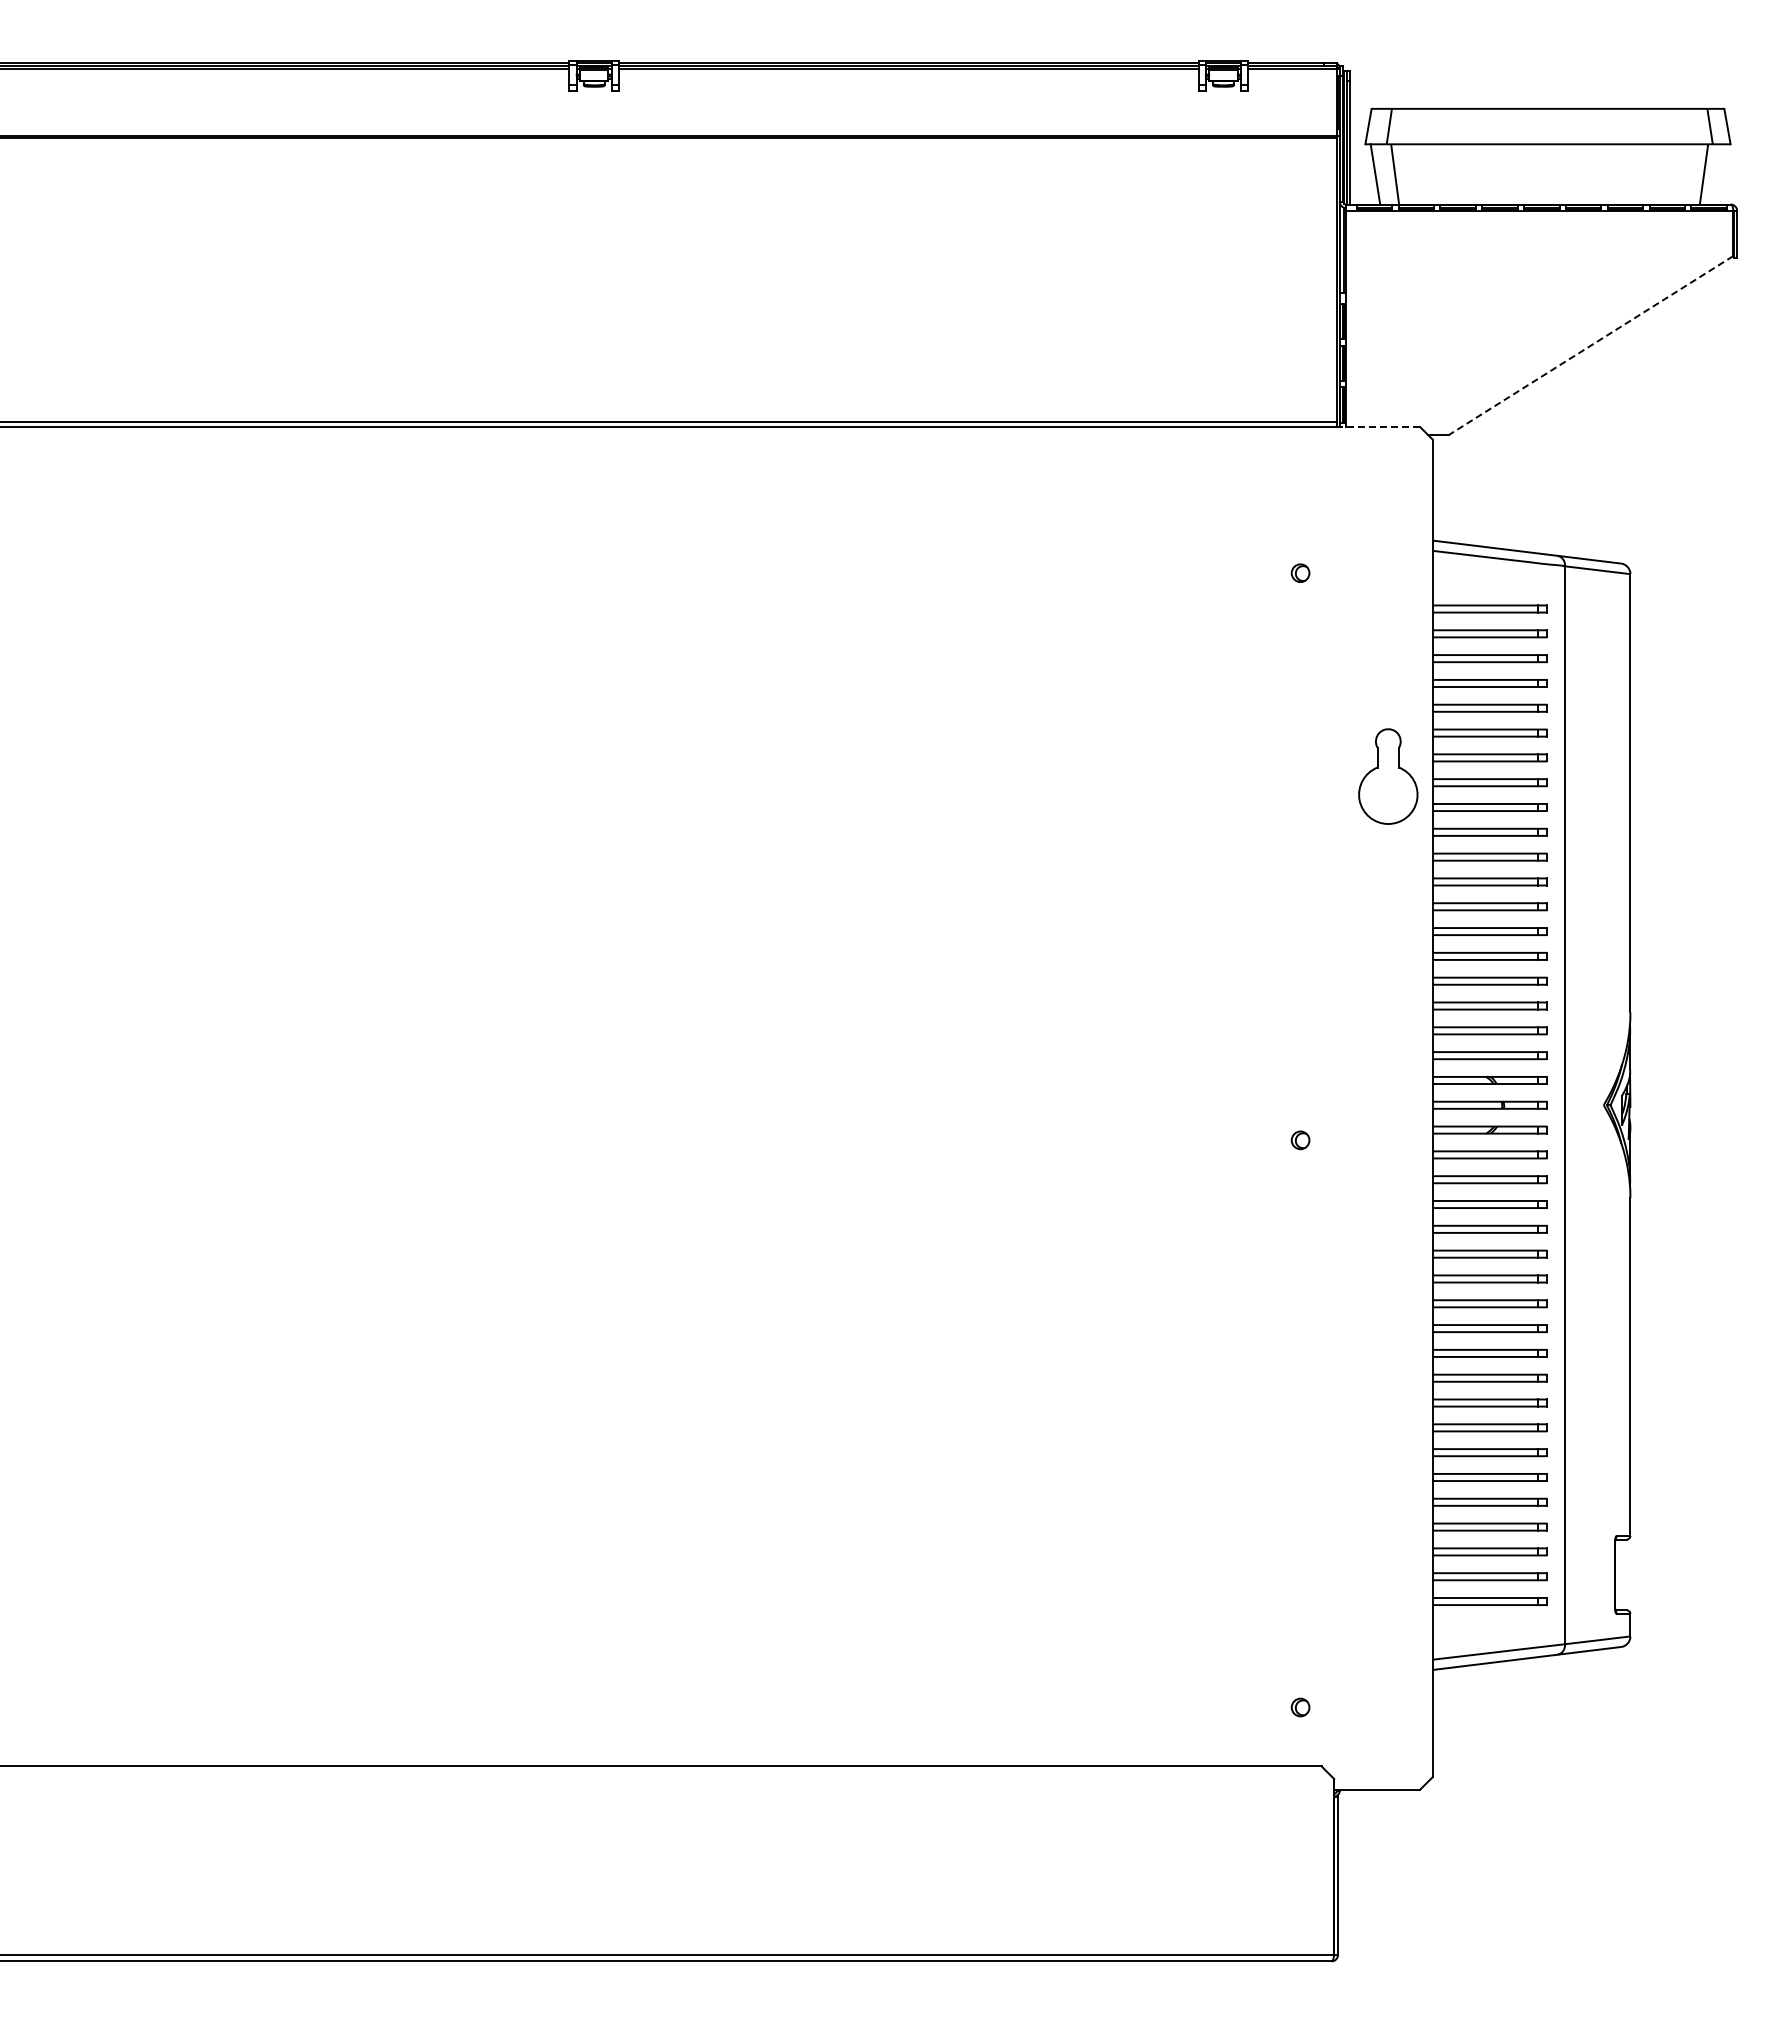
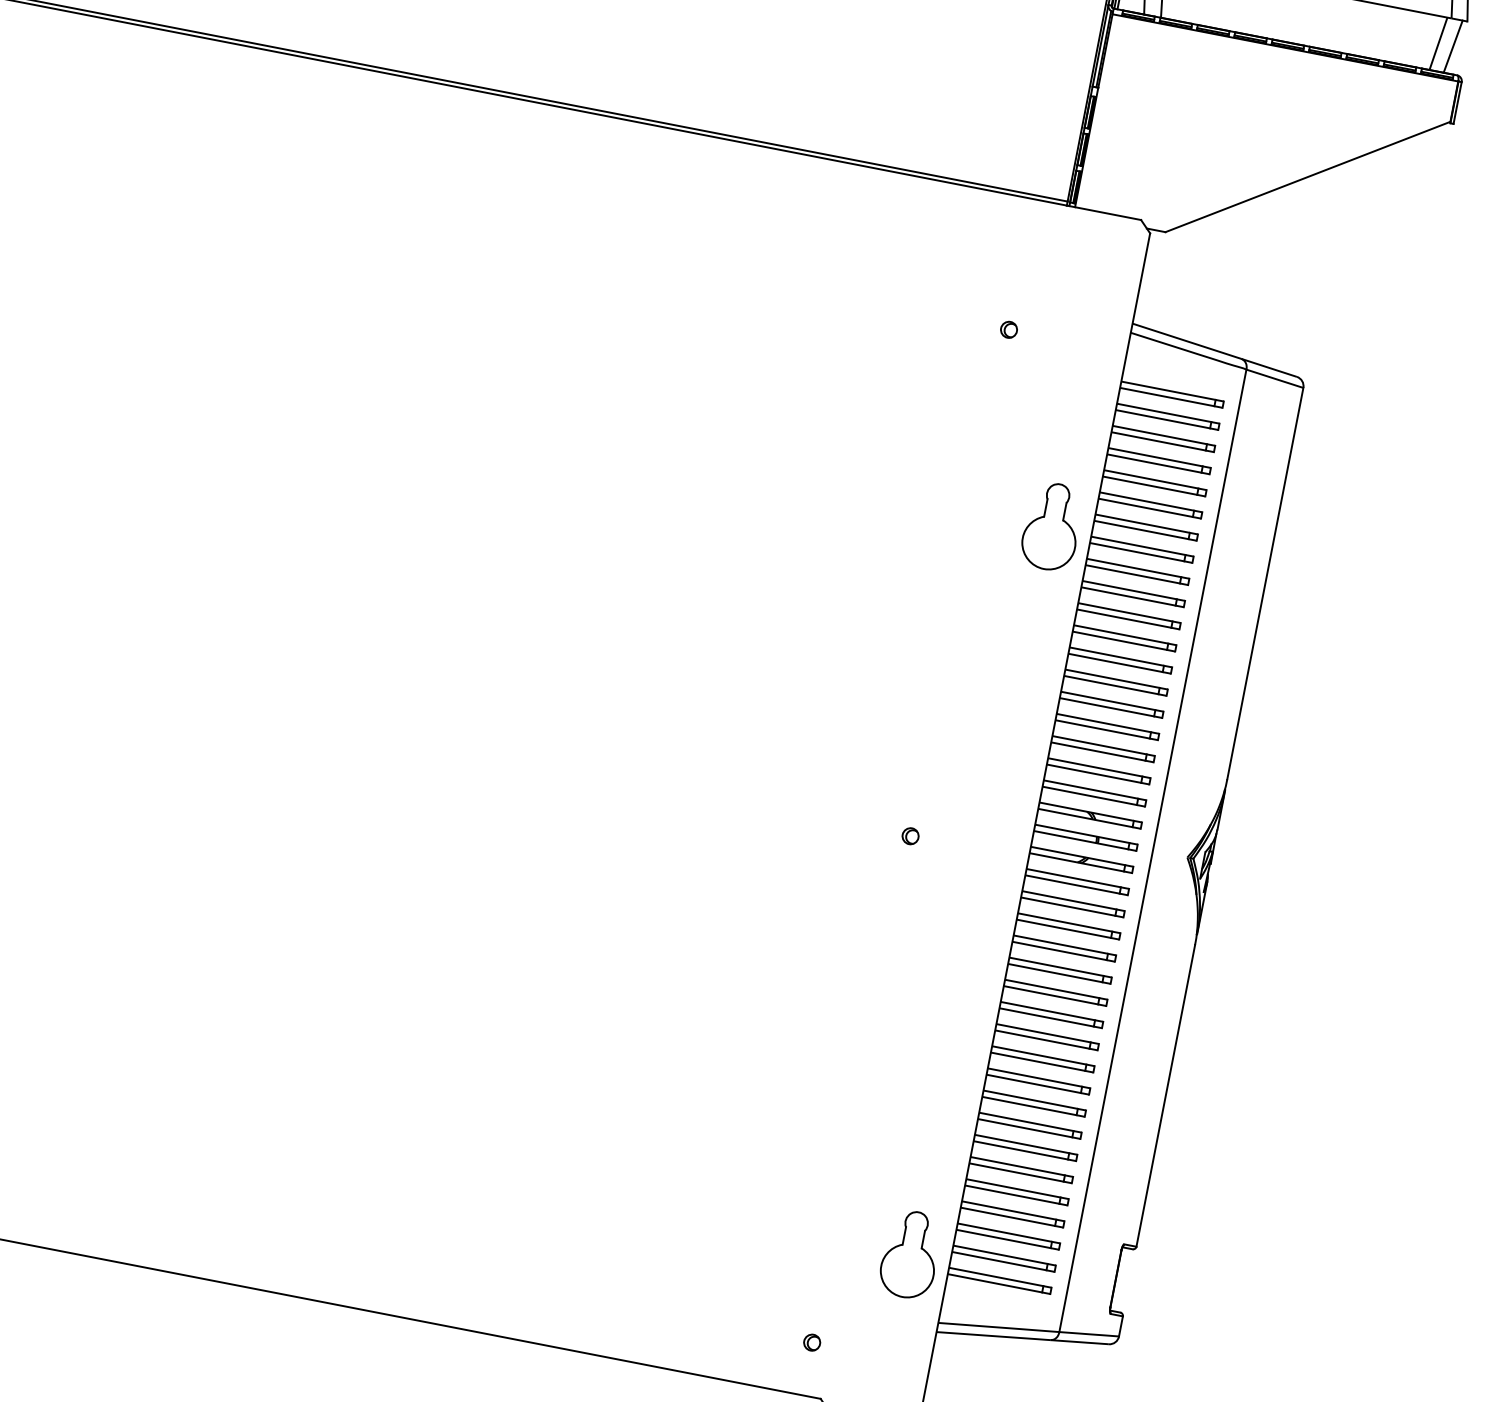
line: (1720, 174) -> (1453, 46), added
line: (1591, 345) -> (1308, 177), dashed -> solid
line: (1378, 427) -> (1103, 213), dashed -> solid
part: (1388, 1591) -> (910, 1254), added

